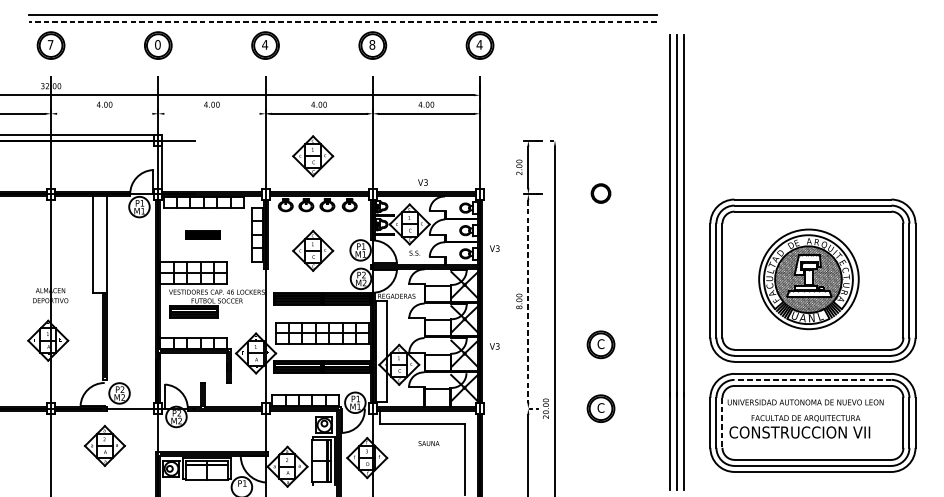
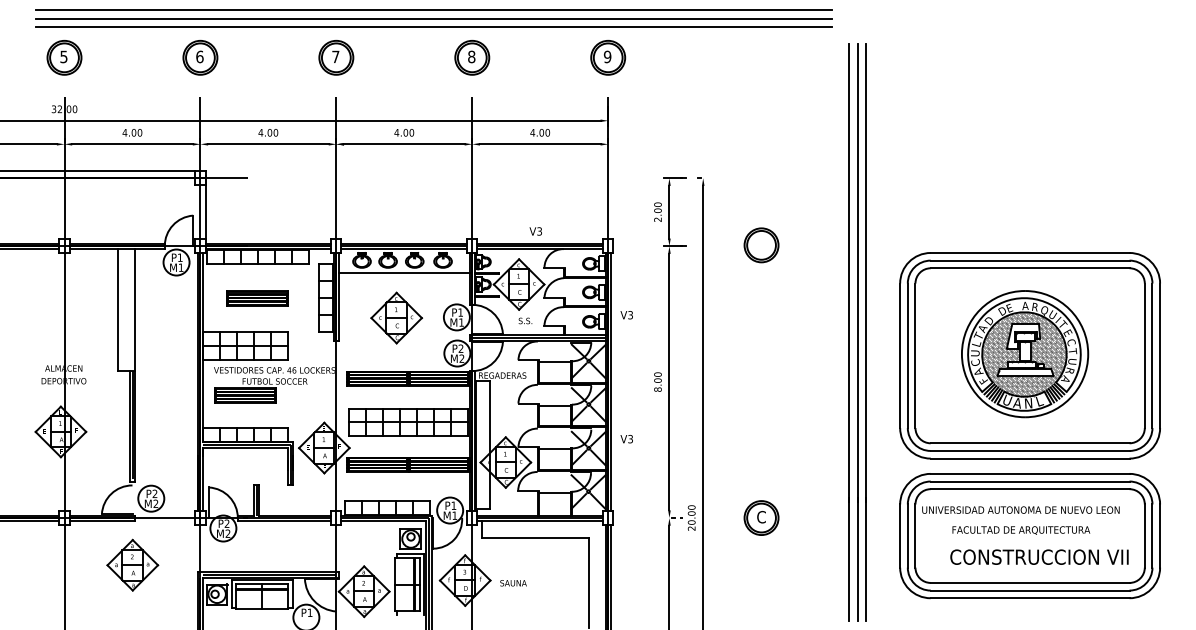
line: (342, 8) -> (434, 10), added
line: (342, 21) -> (433, 27), dashed -> solid
text: (157, 44) -> (199, 56), 0 -> 6
text: (264, 44) -> (335, 56), 4 -> 7
text: (479, 44) -> (607, 56), 4 -> 9
text: (50, 45) -> (63, 57), 7 -> 5
line: (104, 113) -> (132, 144), added
line: (212, 113) -> (268, 144), added
part: (313, 155) -> (396, 197), removed
part: (601, 193) -> (761, 245), size x1.43
line: (318, 214) -> (403, 272), added
part: (203, 235) -> (257, 298), size x1.43
line: (528, 301) -> (669, 382), dashed -> solid
part: (601, 344) -> (761, 436), removed
line: (812, 379) -> (1029, 481), dashed -> solid
line: (722, 423) -> (915, 536), dashed -> solid
text: (799, 431) -> (1039, 556), moved
text: (428, 443) -> (513, 583), moved

